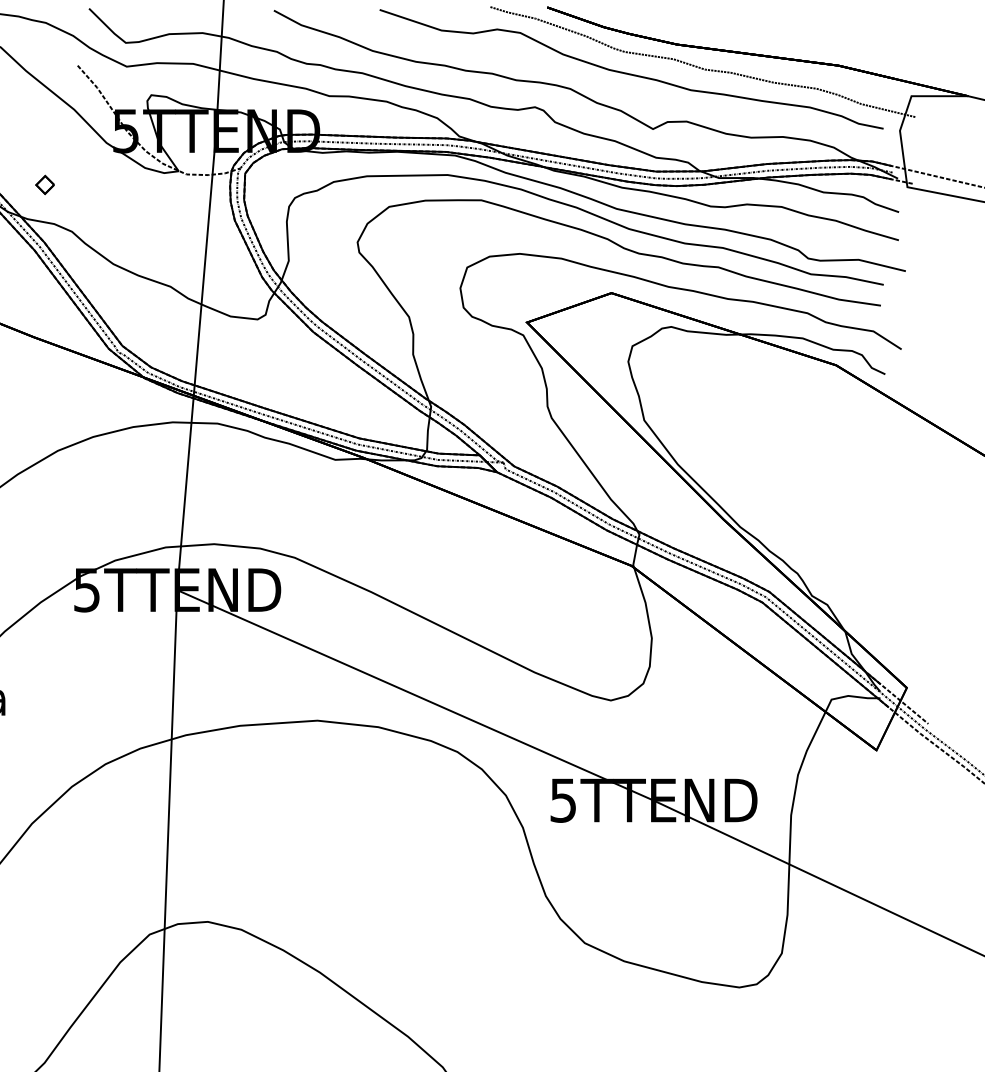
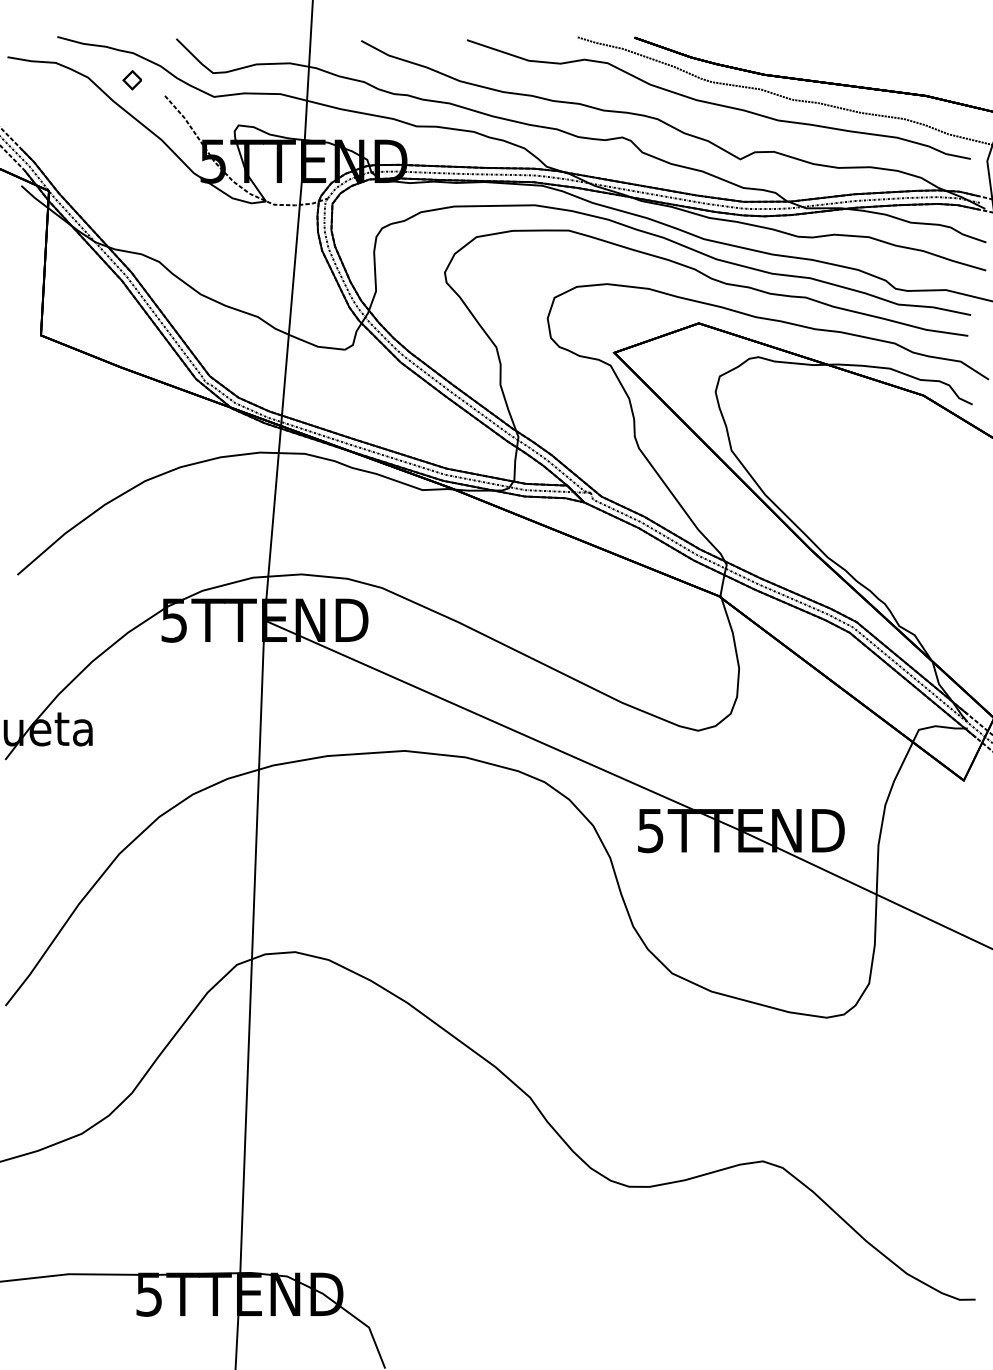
part: (44, 185) -> (131, 80), moved

